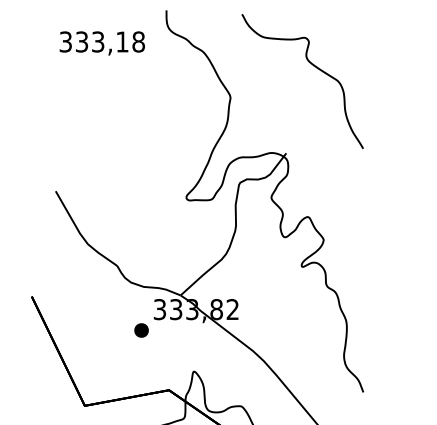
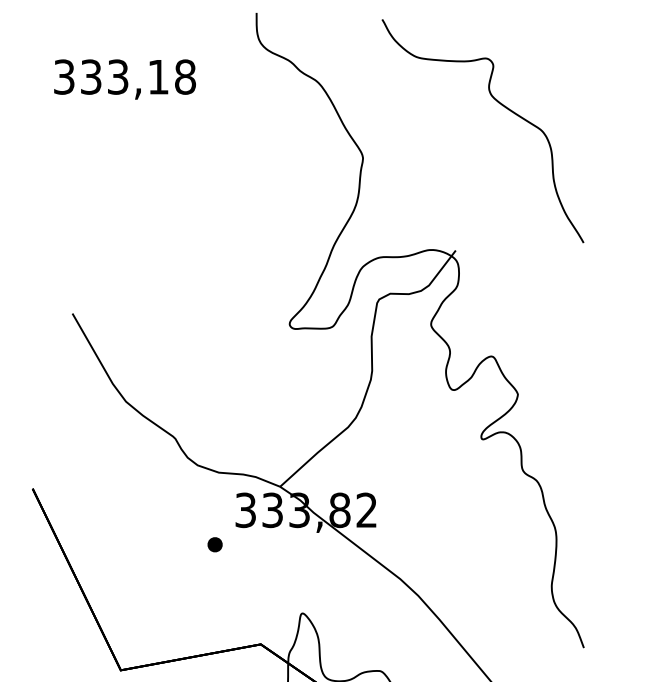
text: (101, 43) -> (123, 79), moved
part: (141, 329) -> (215, 543), size x0.62

